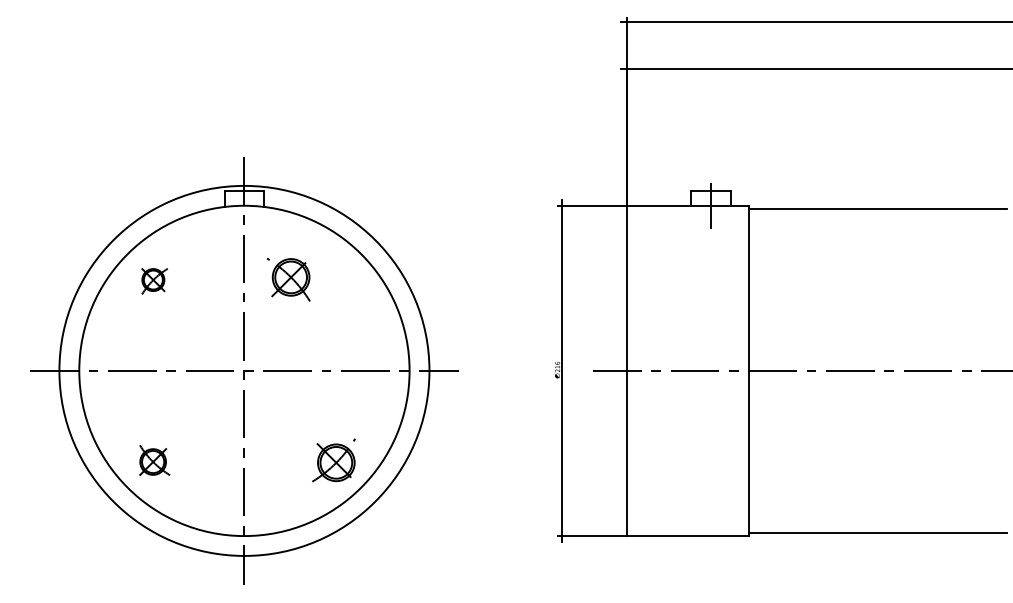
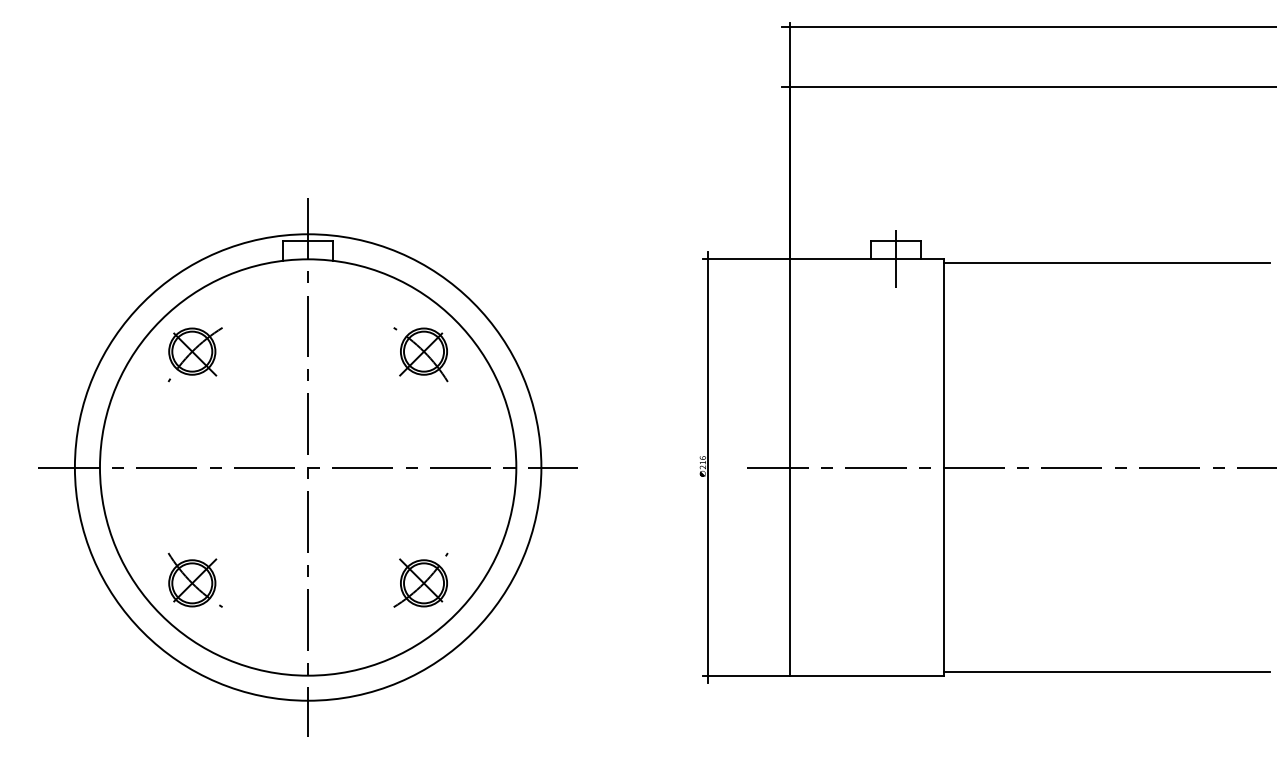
part: (288, 279) -> (420, 354), moved
part: (154, 281) -> (194, 354), size x1.67
part: (154, 459) -> (194, 579), size x1.43

